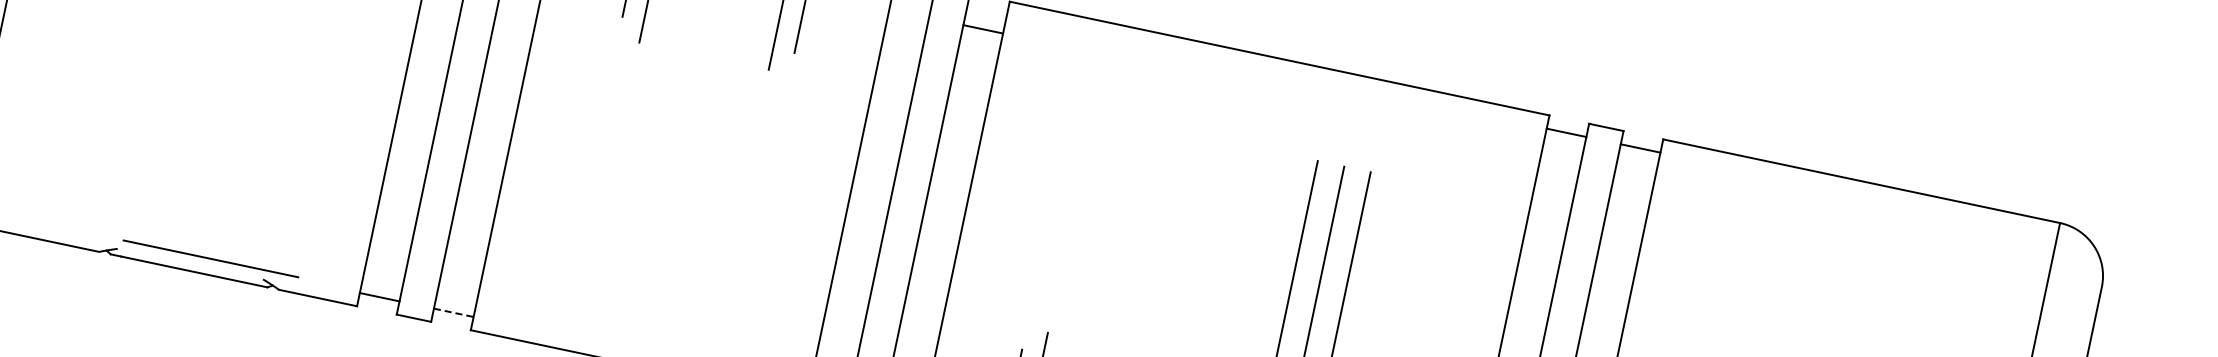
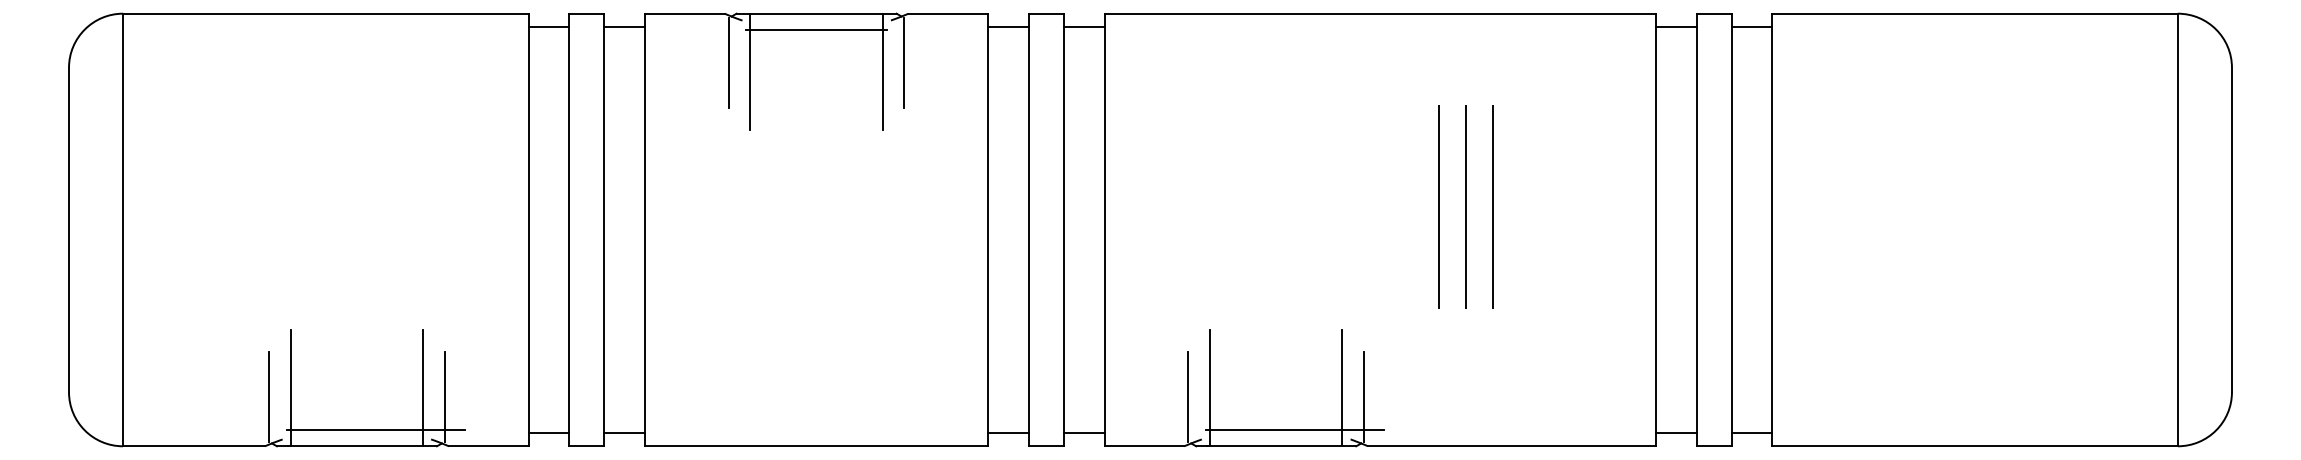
line: (982, 29) -> (1083, 27), moved
line: (136, 199) -> (290, 387), added
line: (113, 204) -> (269, 396), added
line: (266, 227) -> (423, 387), added
line: (285, 240) -> (444, 396), added
line: (454, 312) -> (625, 432), dashed -> solid

